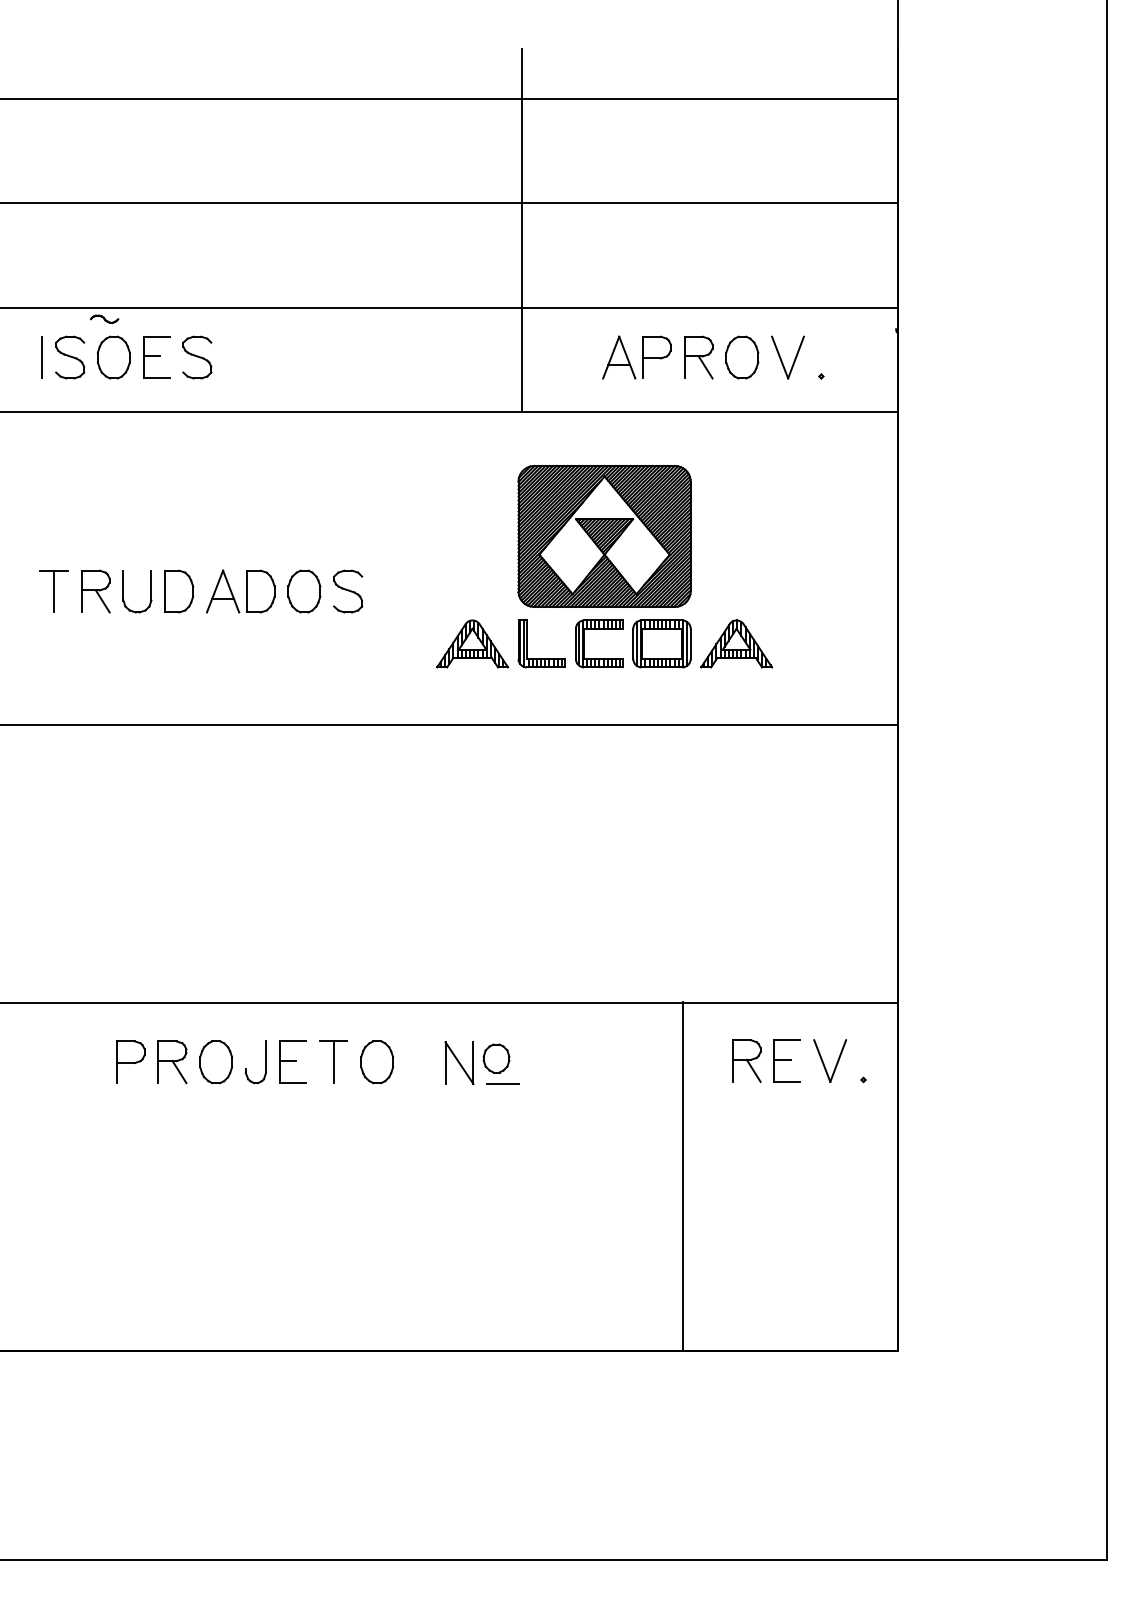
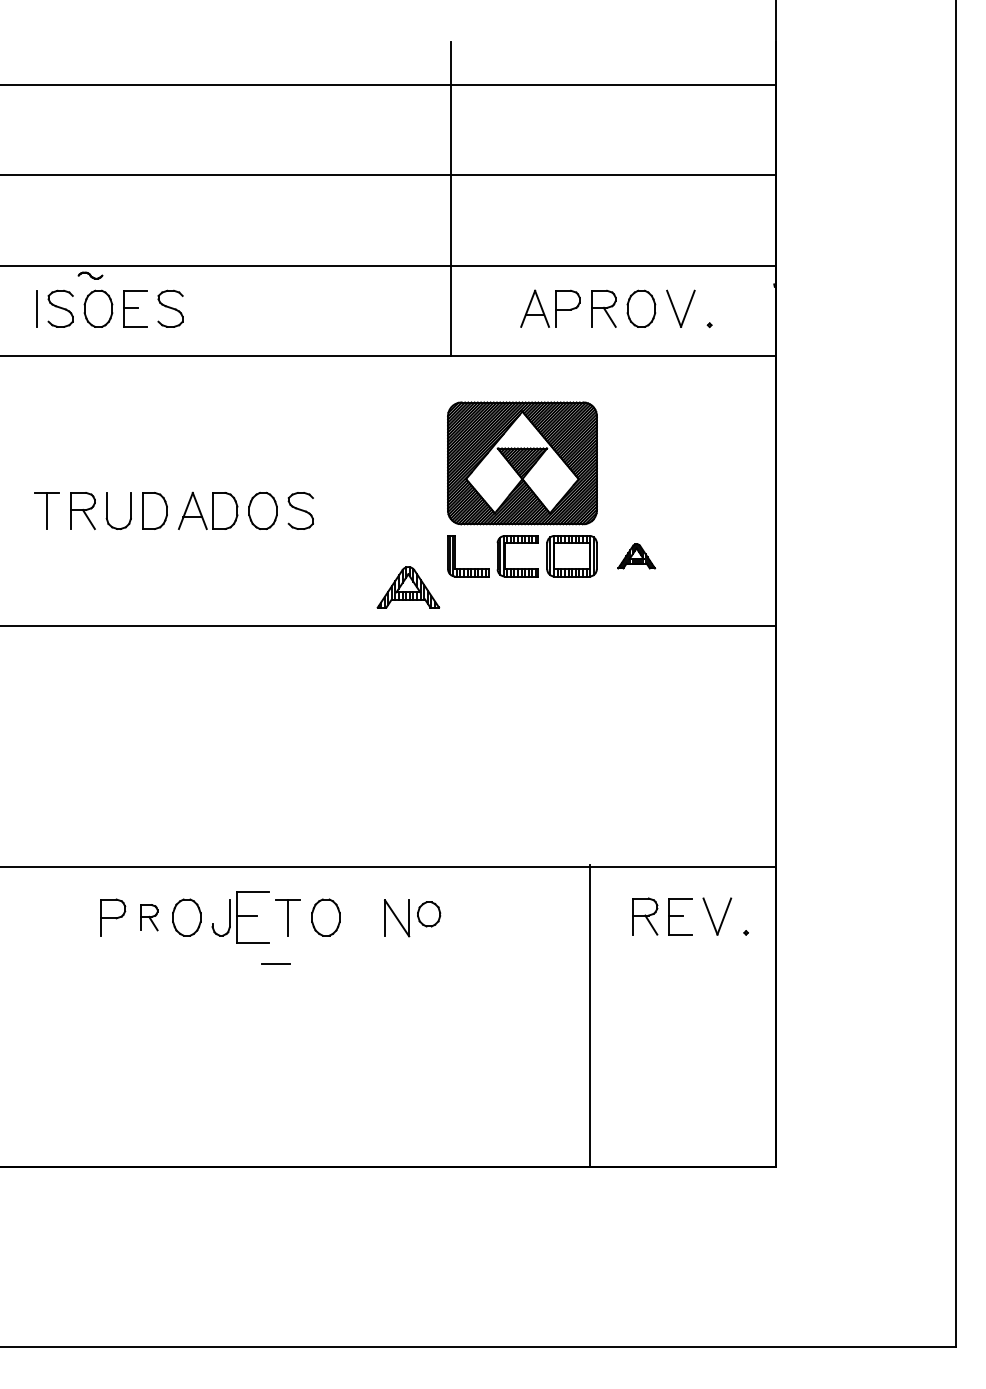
part: (472, 643) -> (408, 586), moved
part: (736, 643) -> (636, 555), size x0.6
part: (292, 1061) -> (252, 916), size x1.4
part: (172, 1062) -> (149, 917), size x0.7
line: (502, 1083) -> (275, 963), moved

